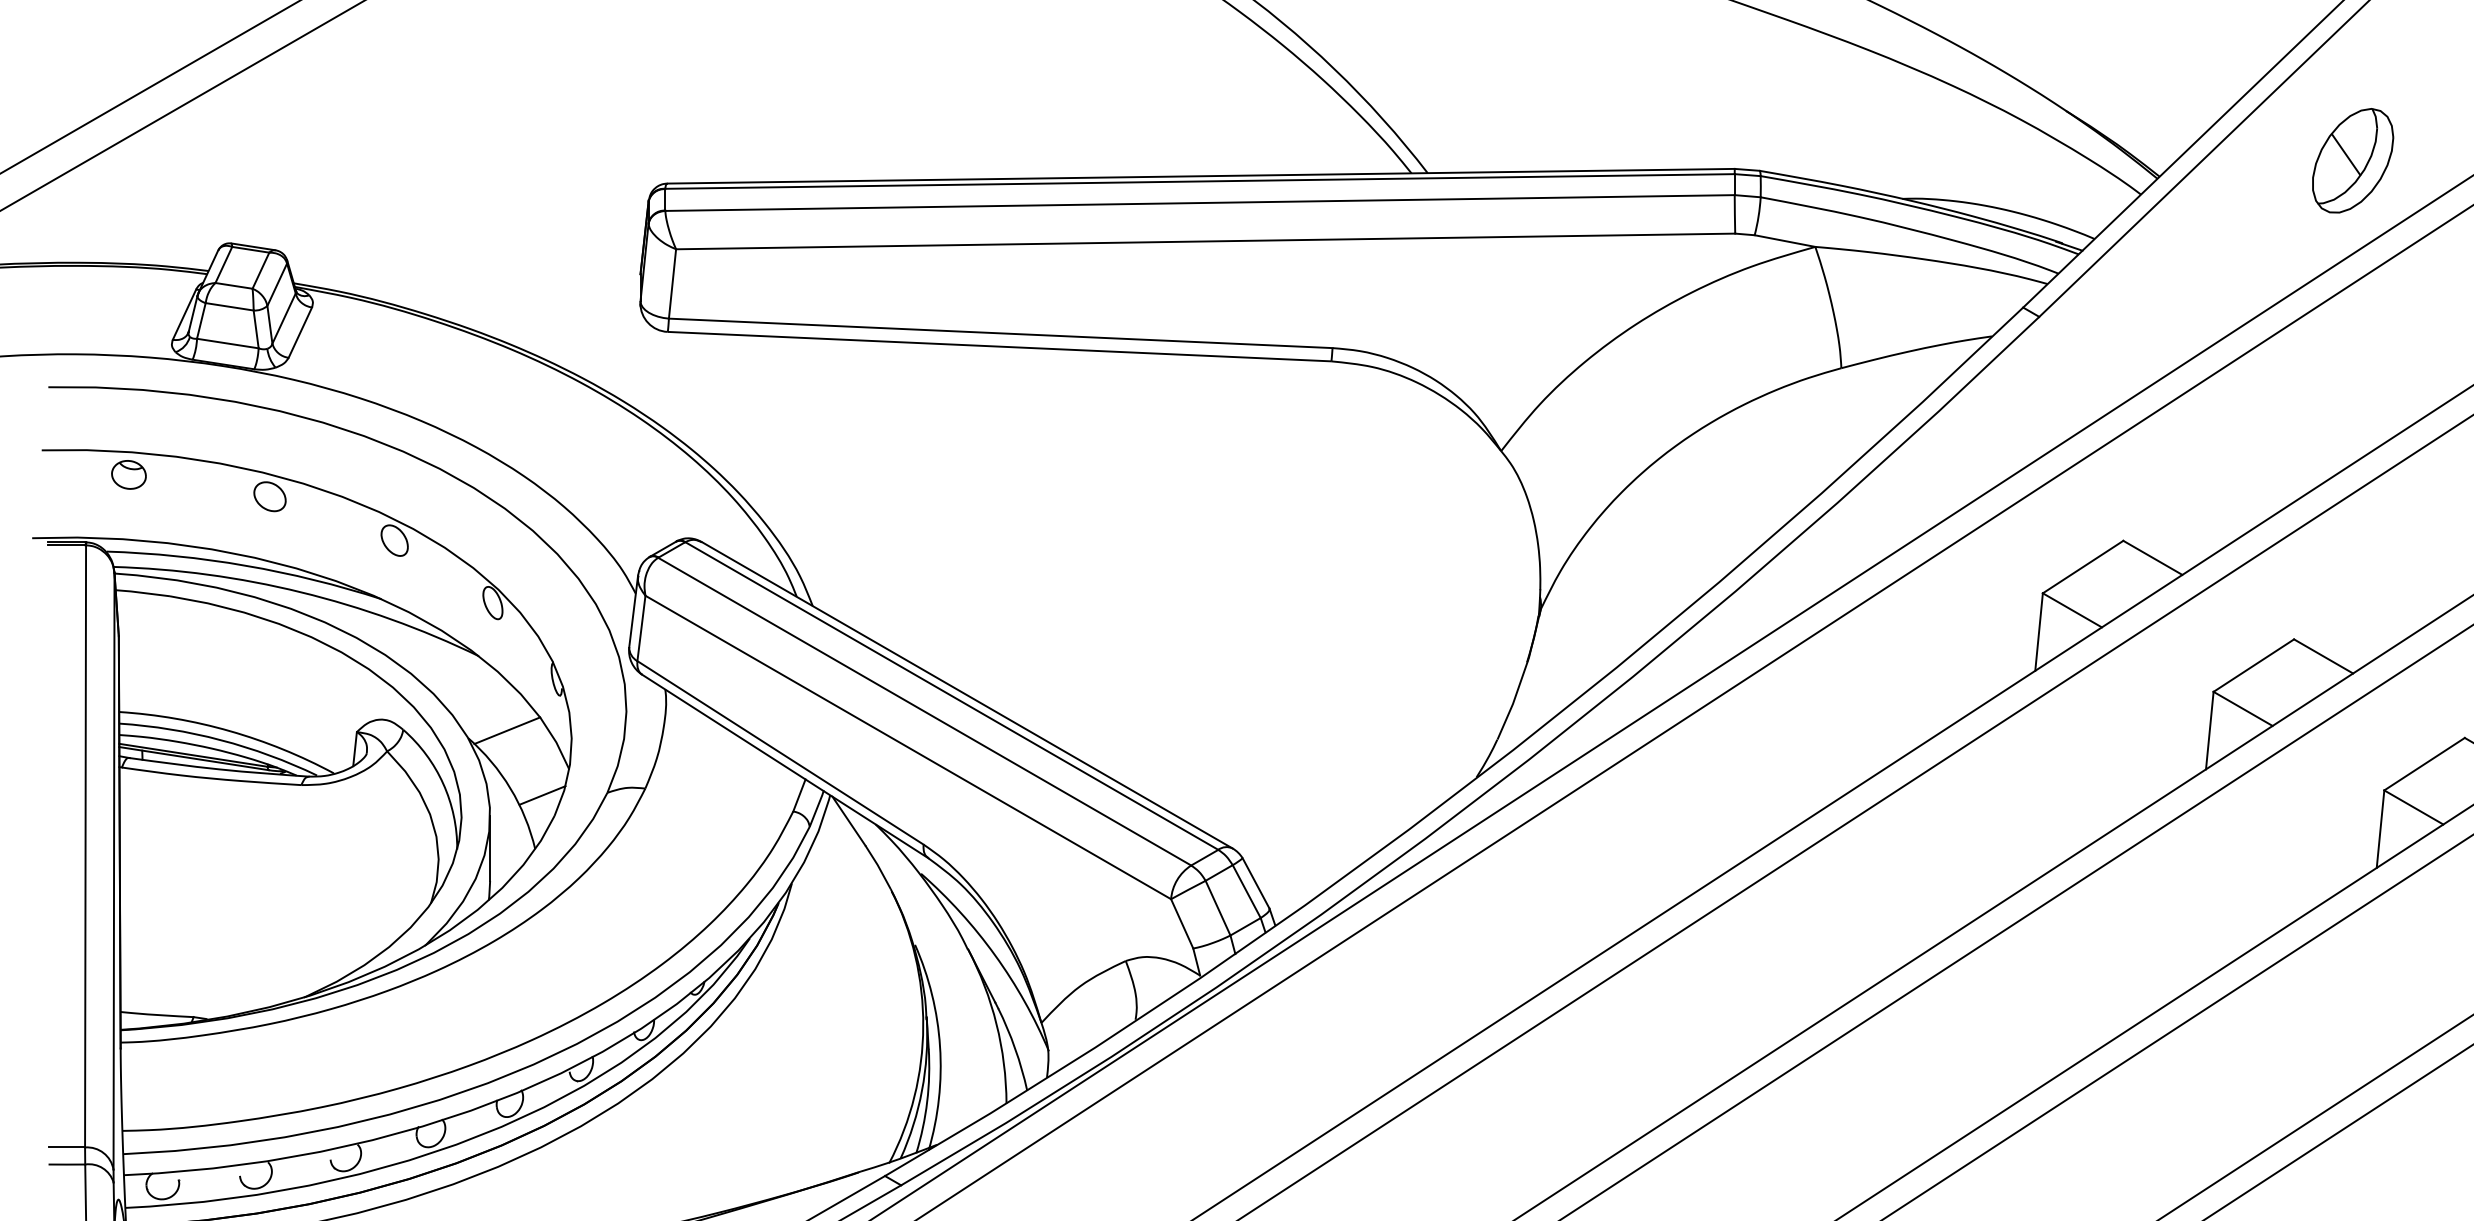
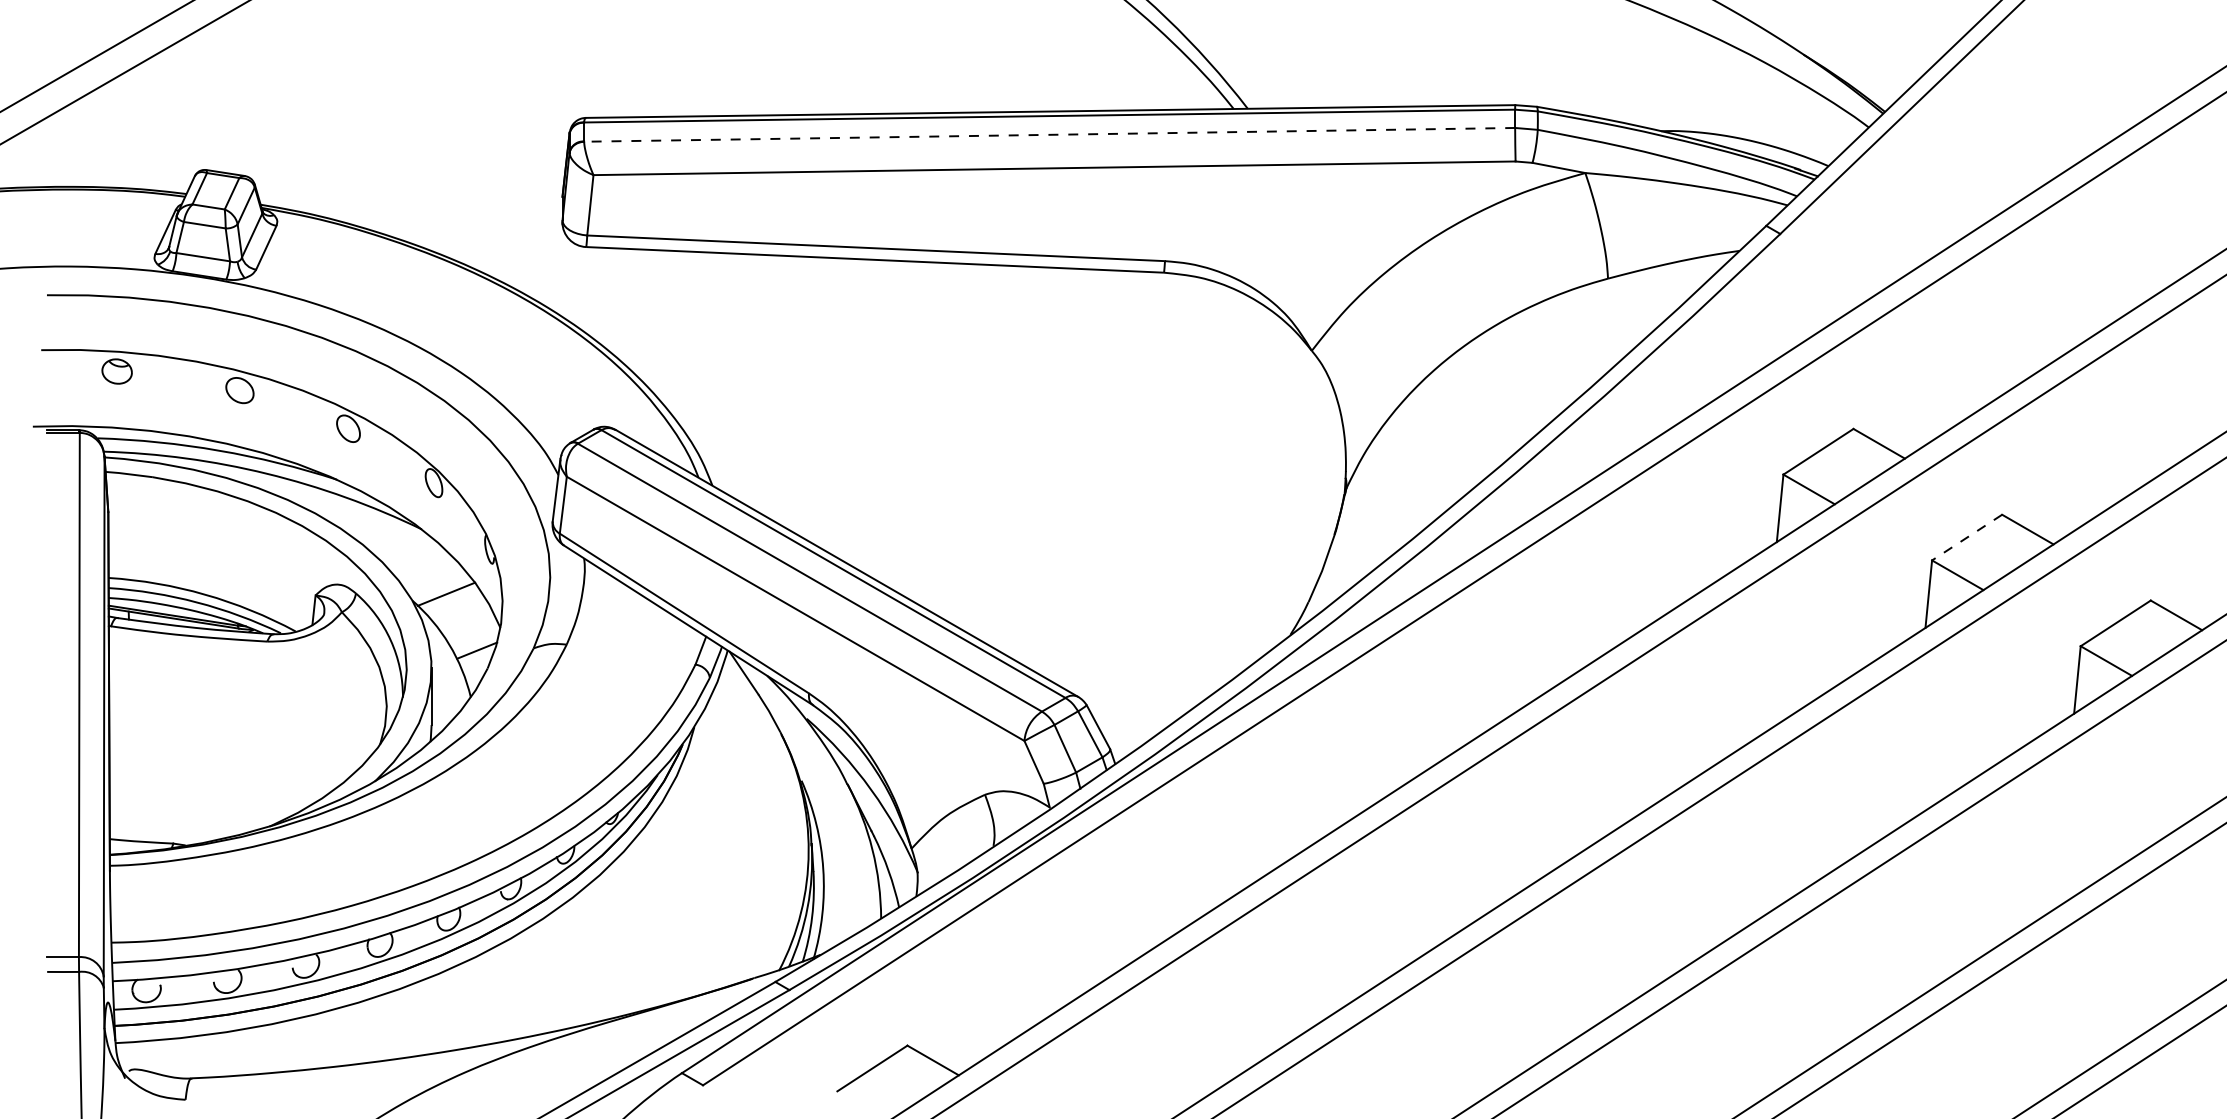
part: (2353, 161) -> (2053, 98), removed
line: (1199, 202) -> (1049, 134), solid -> dashed
line: (2254, 665) -> (1967, 537), solid -> dashed

